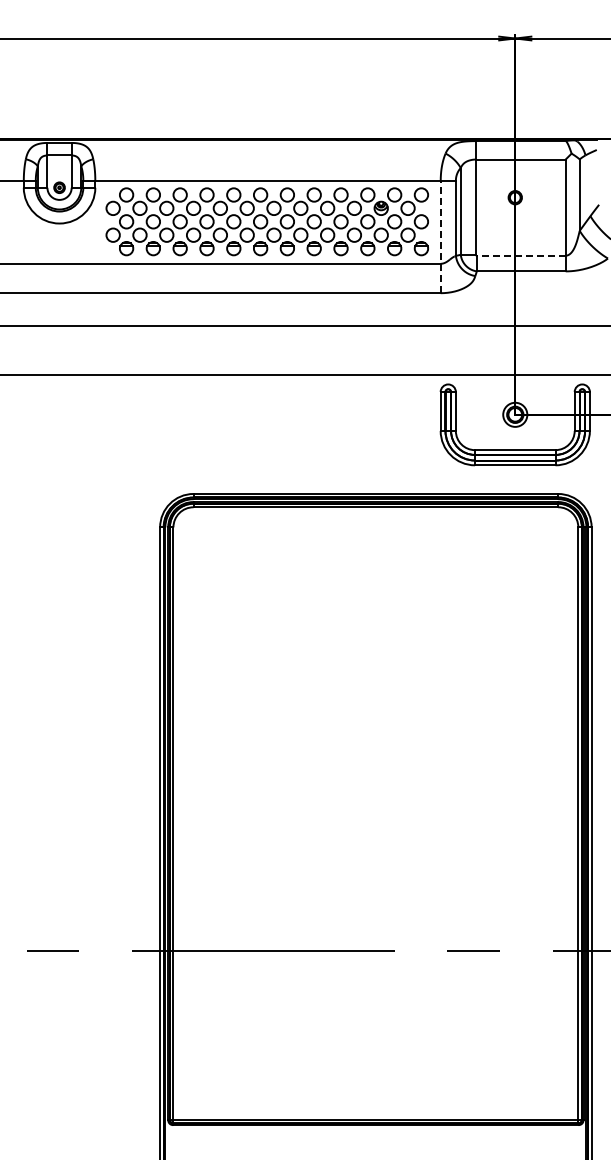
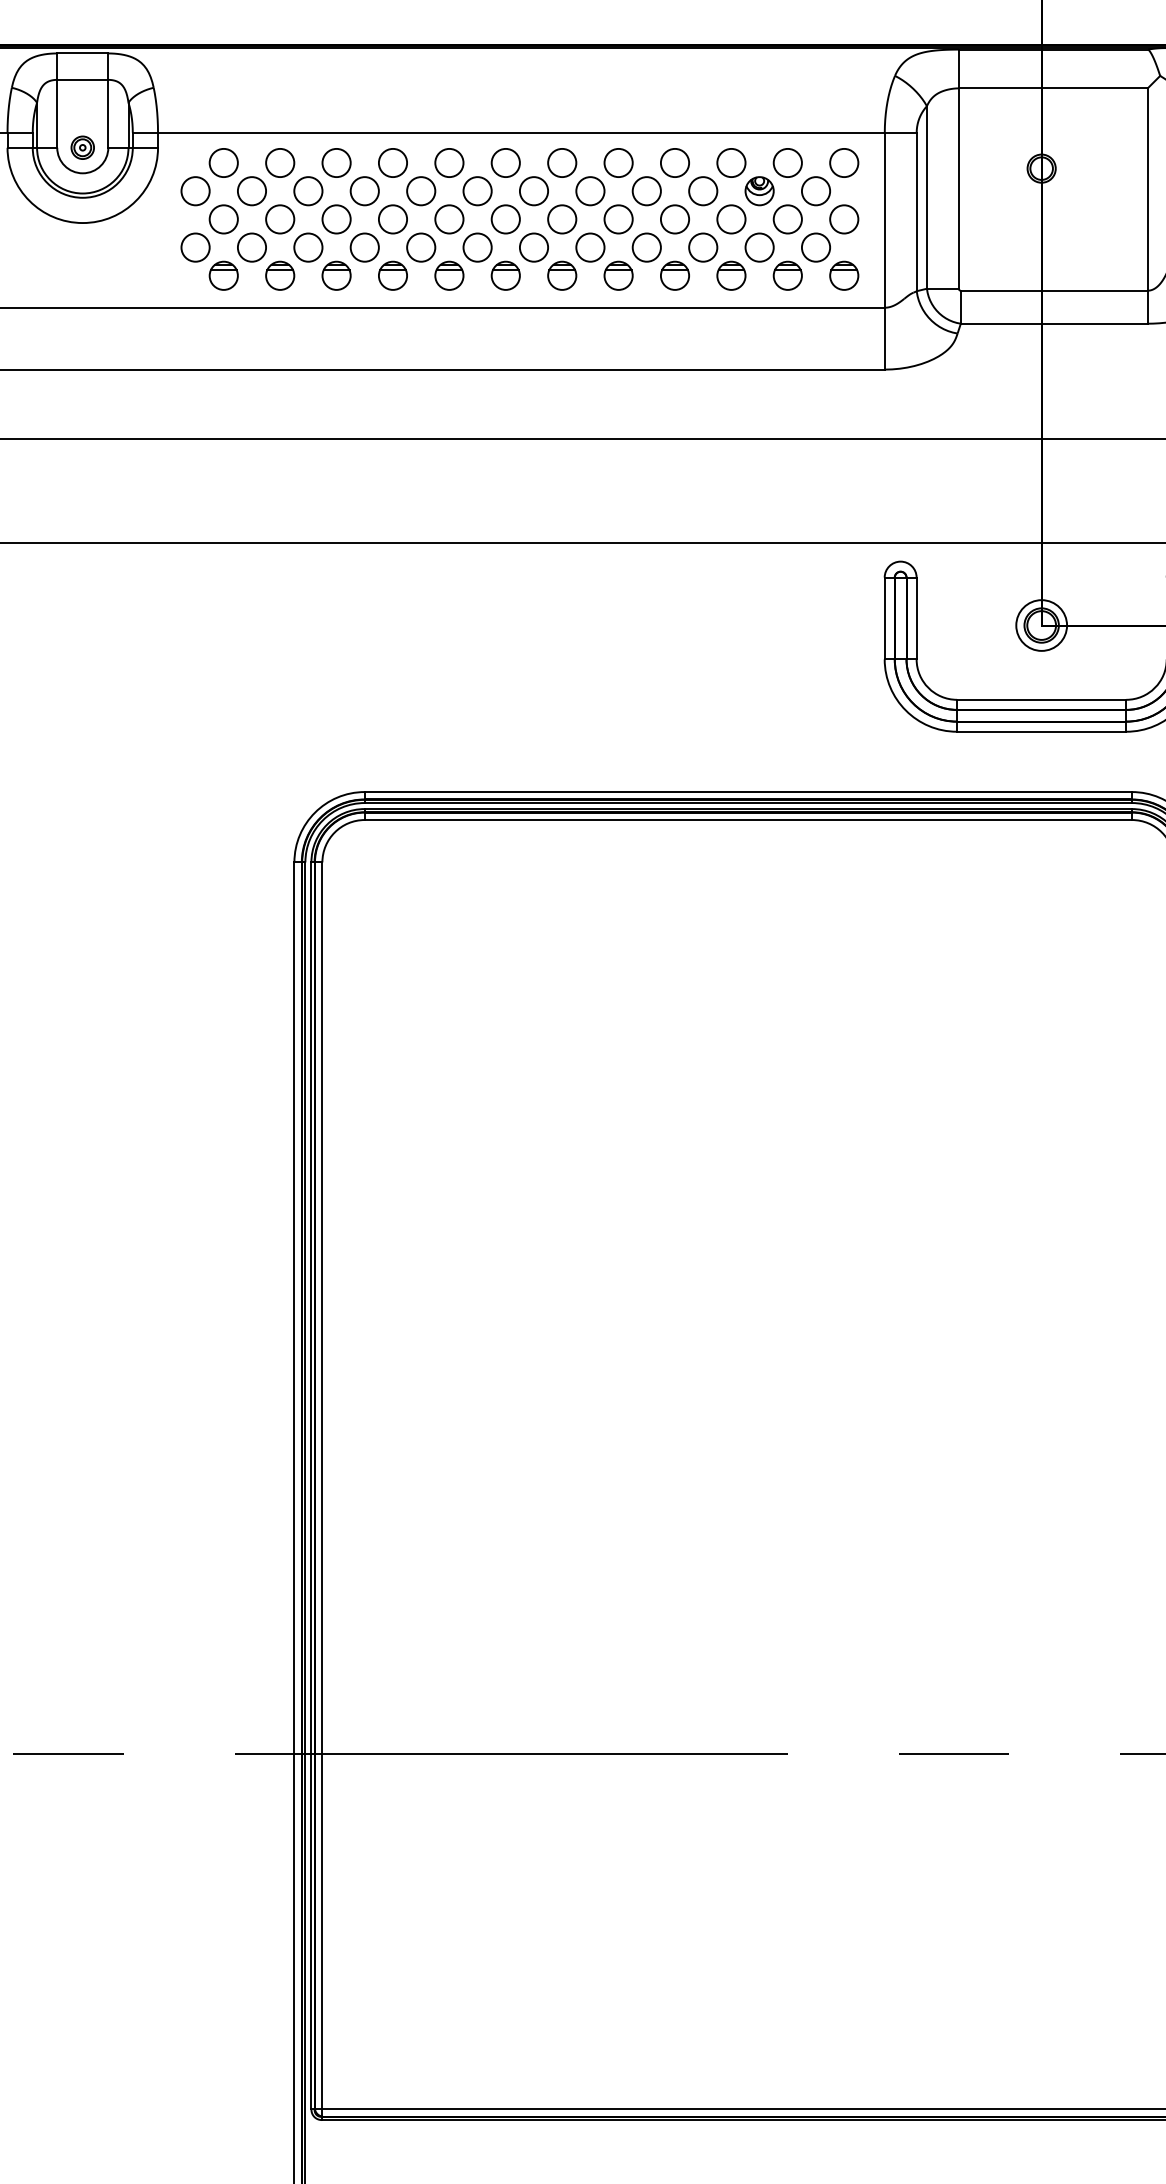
line: (440, 236) -> (884, 250), dashed -> solid
line: (520, 255) -> (1052, 290), dashed -> solid

